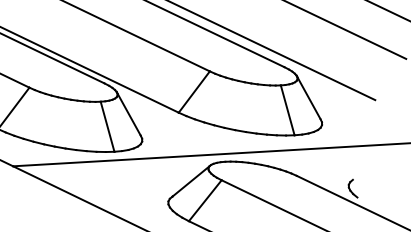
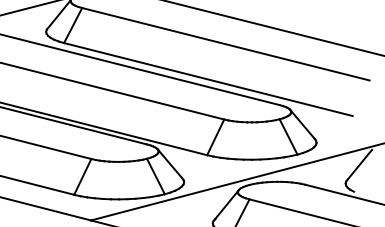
line: (371, 163) -> (359, 164), added

